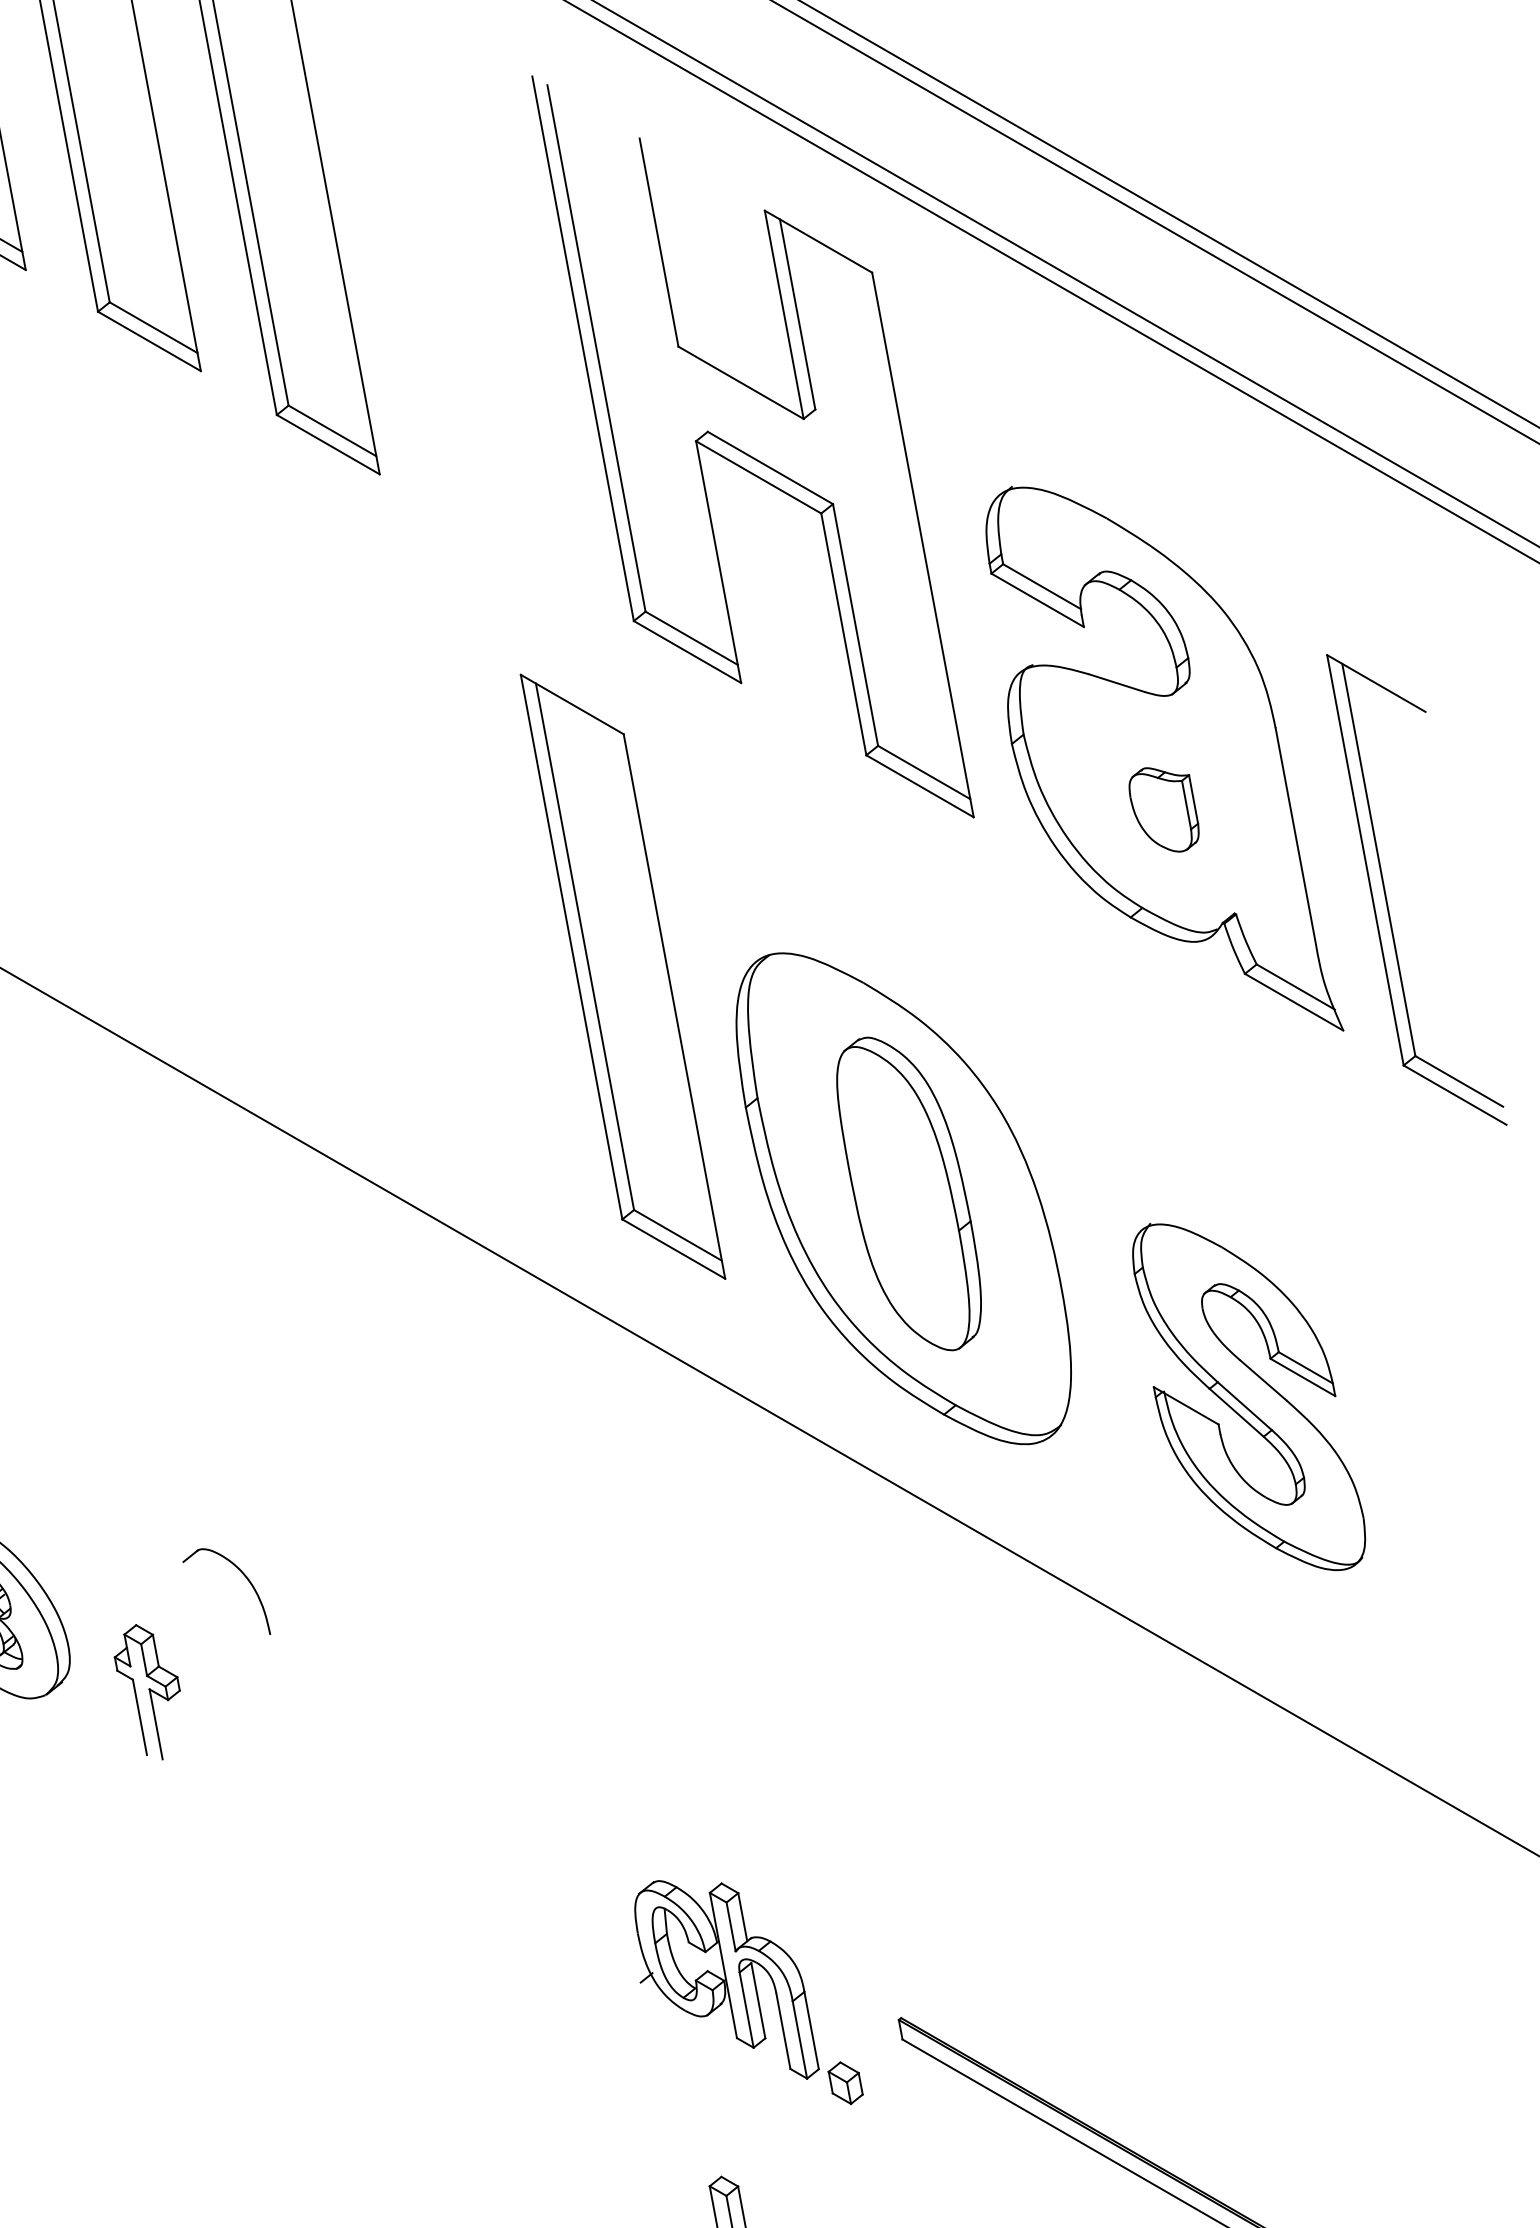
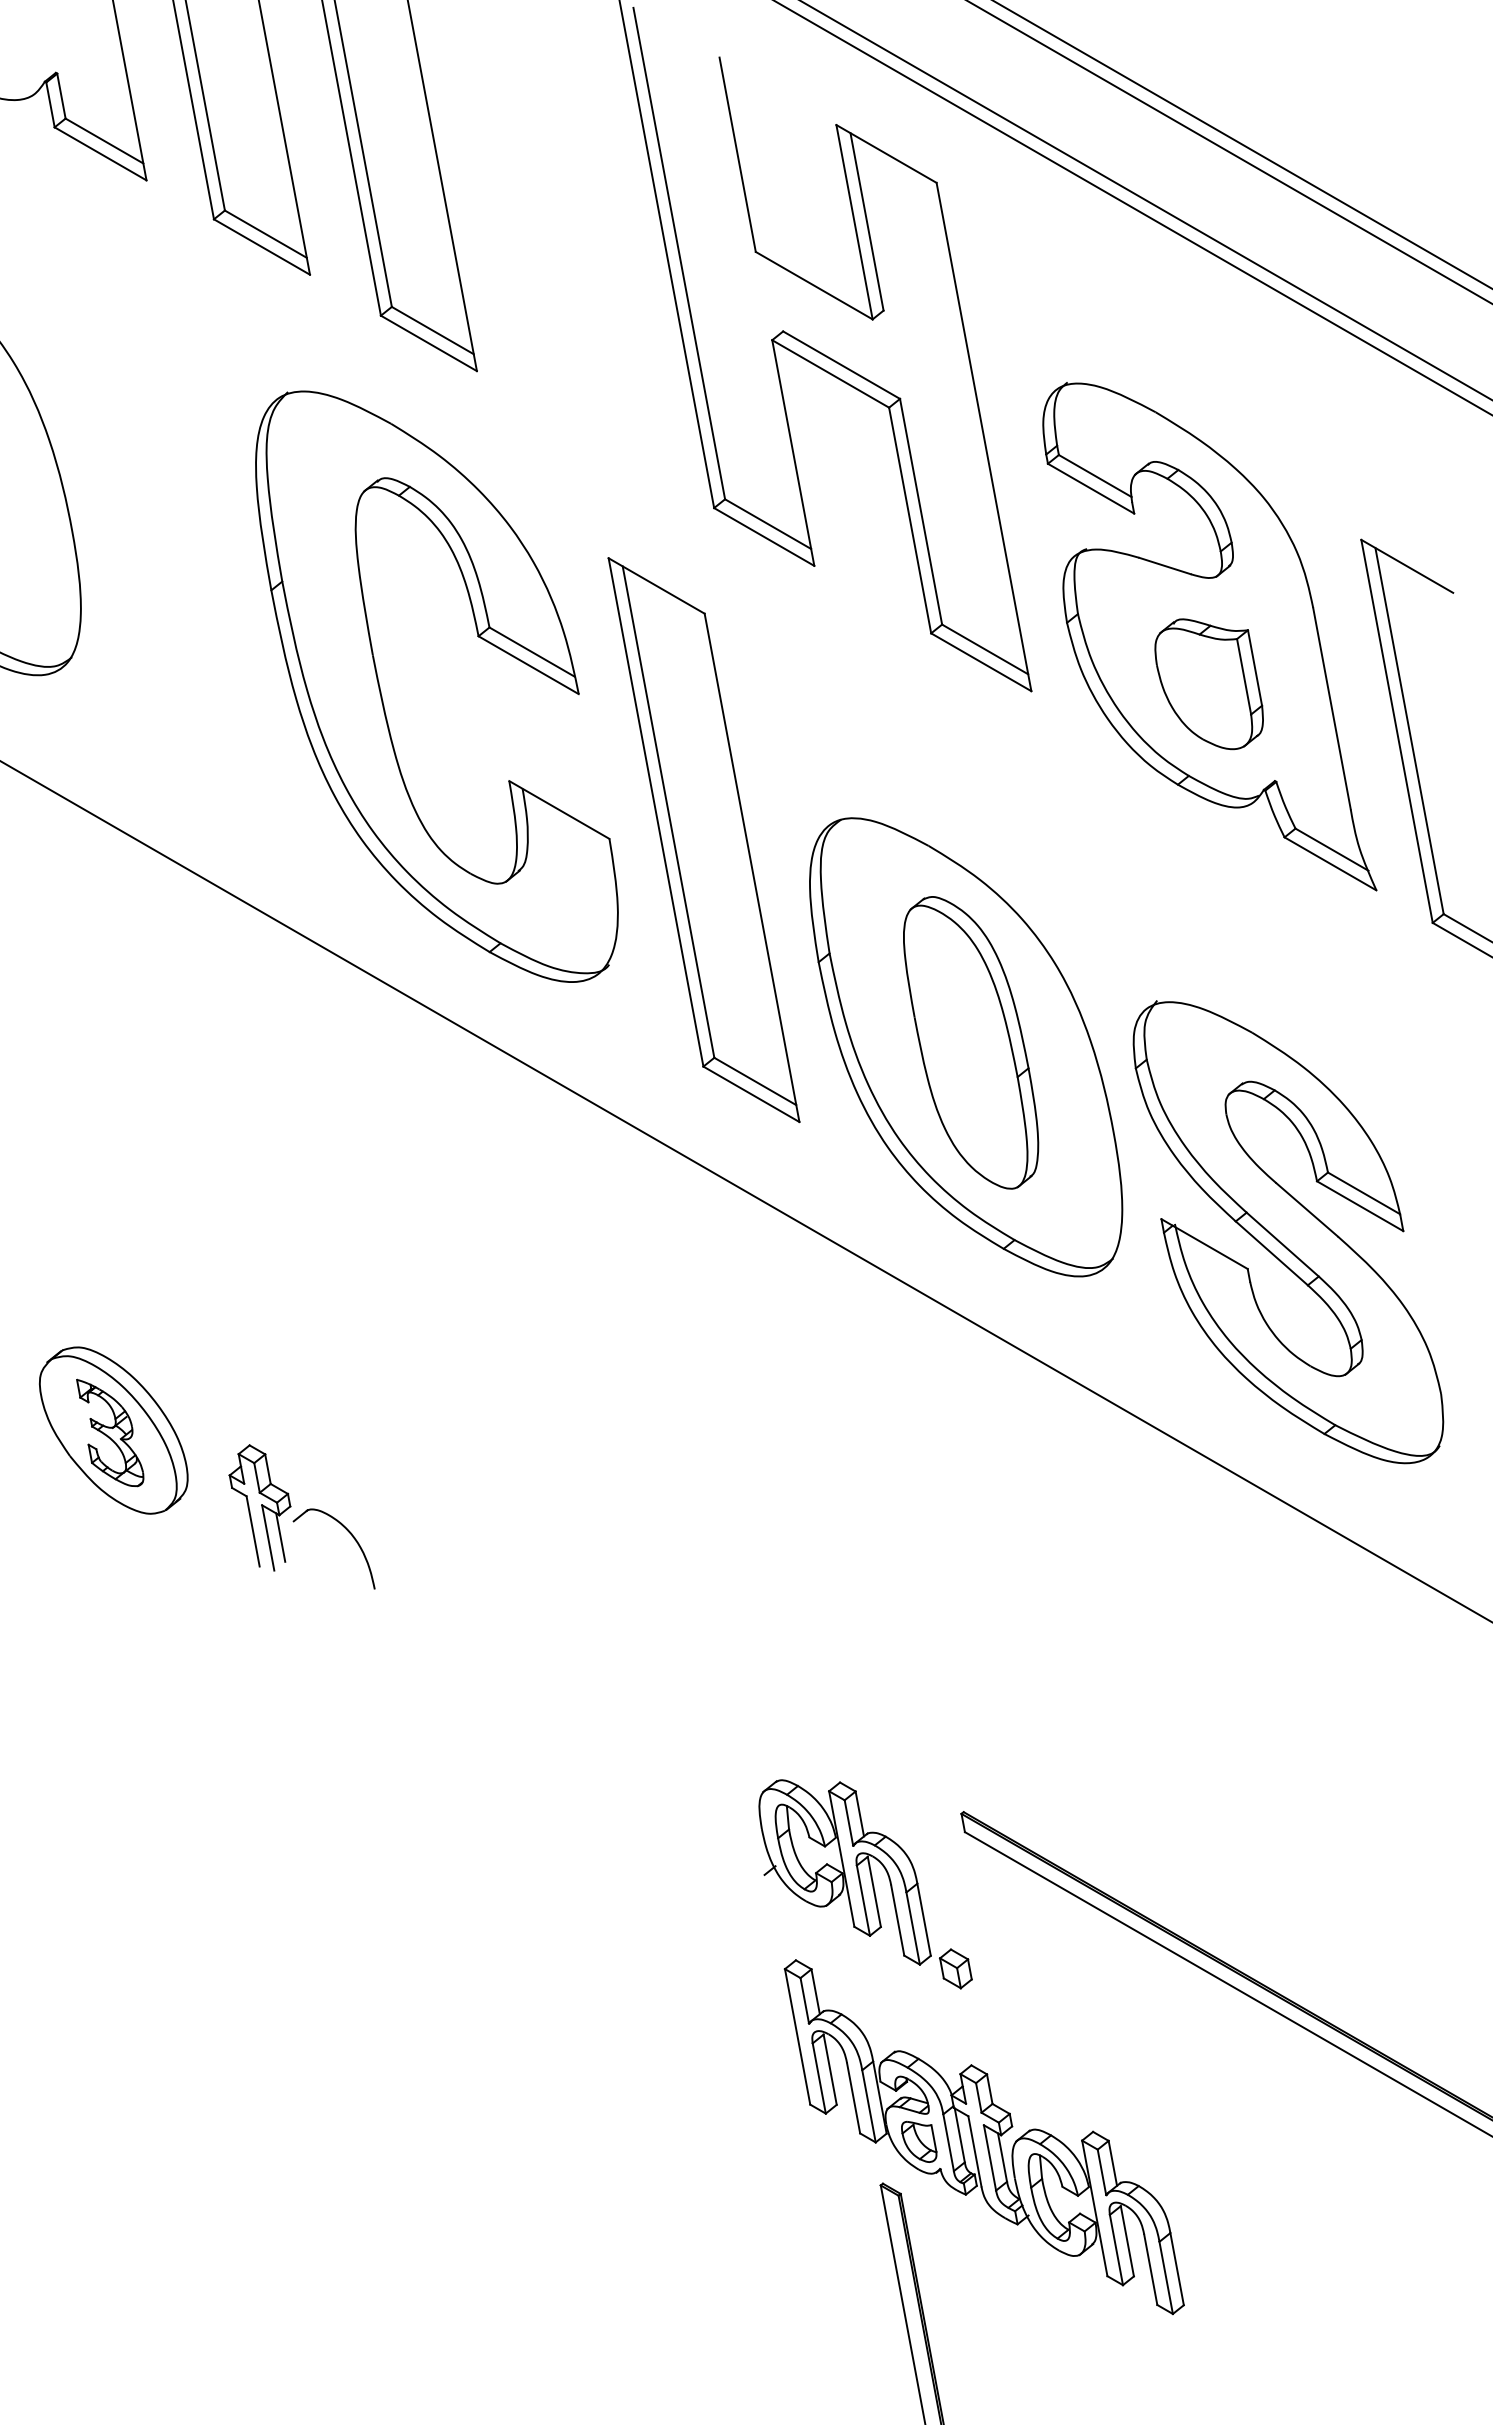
part: (1163, 810) -> (1208, 684), size x1.67
part: (279, 827) -> (383, 700), added
part: (1249, 1397) -> (1288, 1232), size x1.43
part: (242, 1573) -> (348, 1532), moved
line: (169, 1723) -> (280, 1537), added
part: (748, 1992) -> (865, 1884), moved

